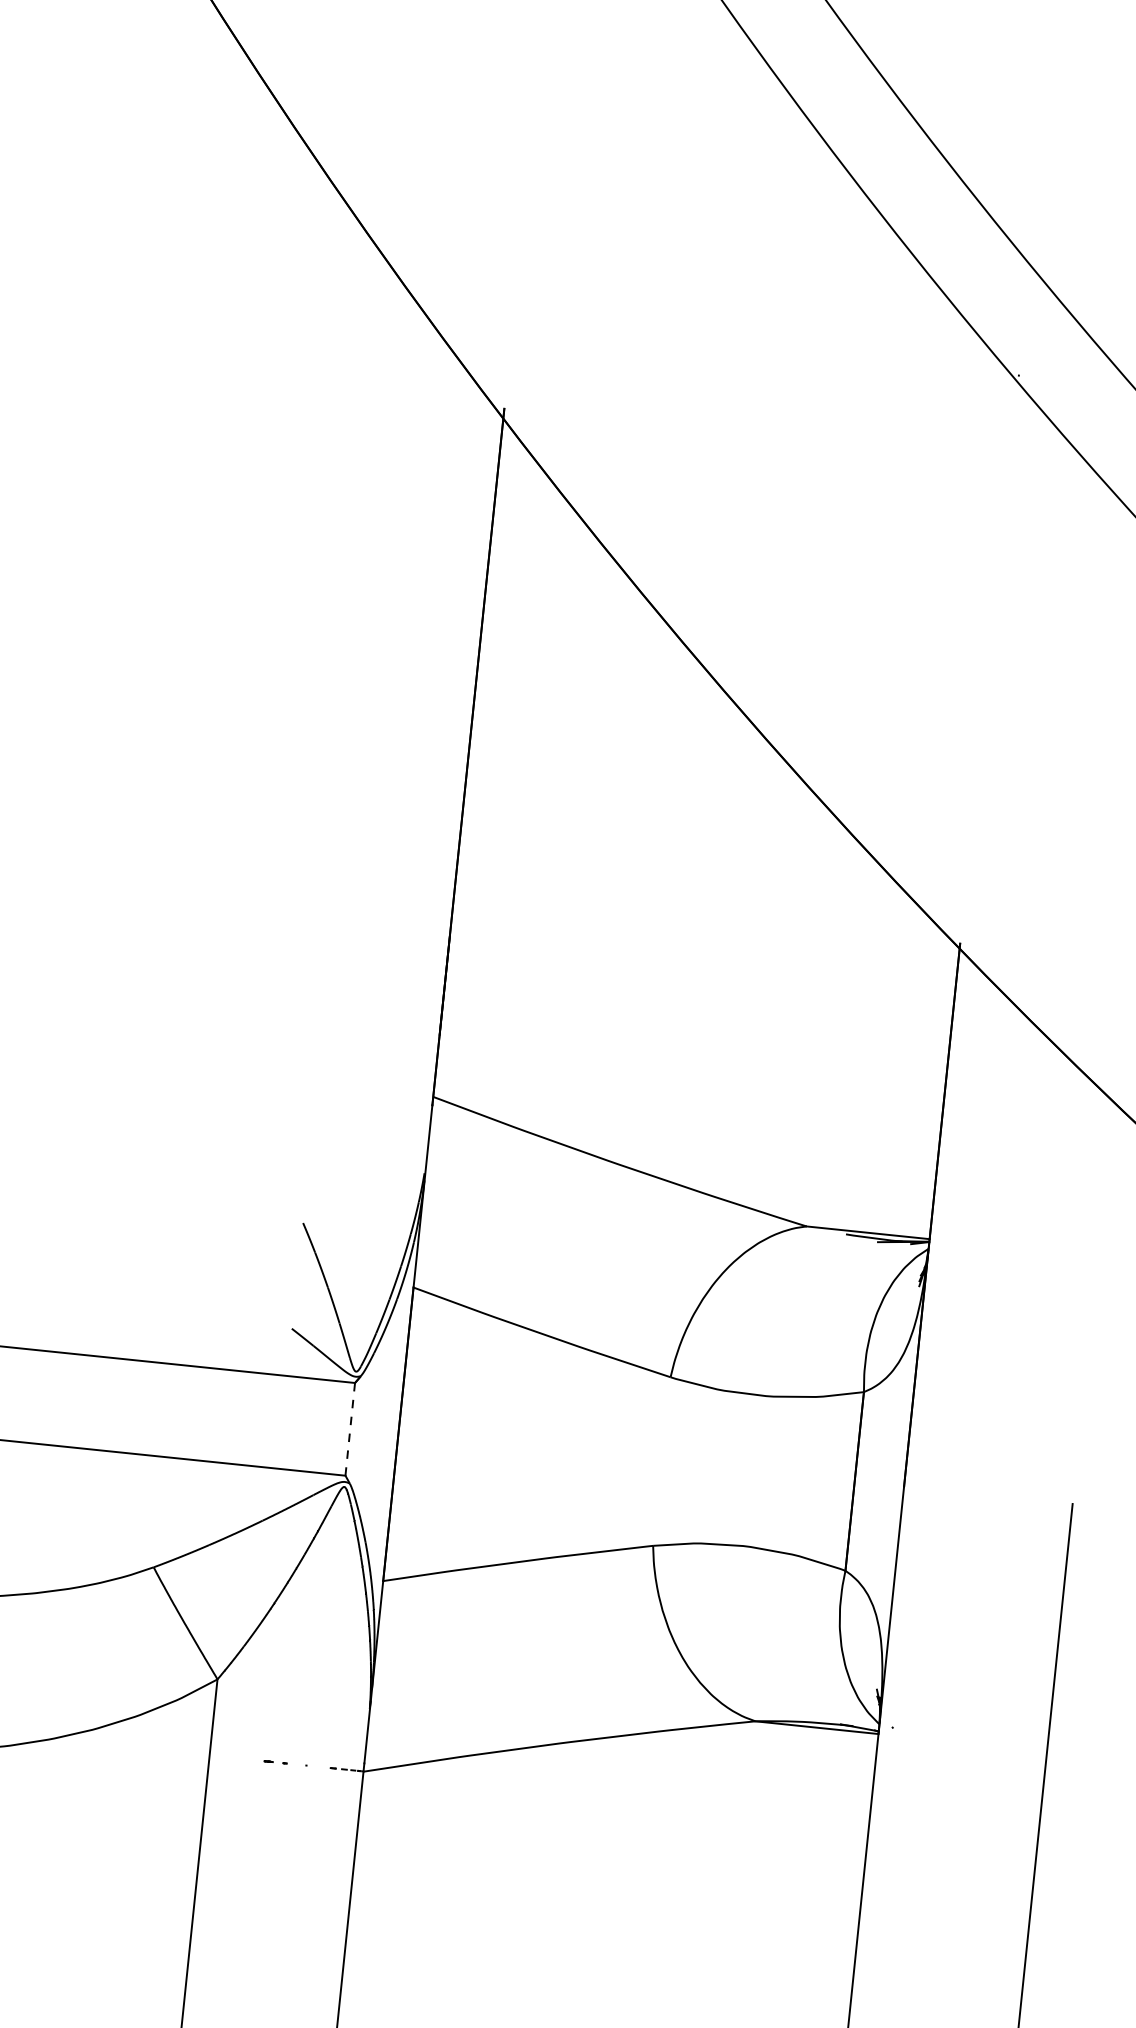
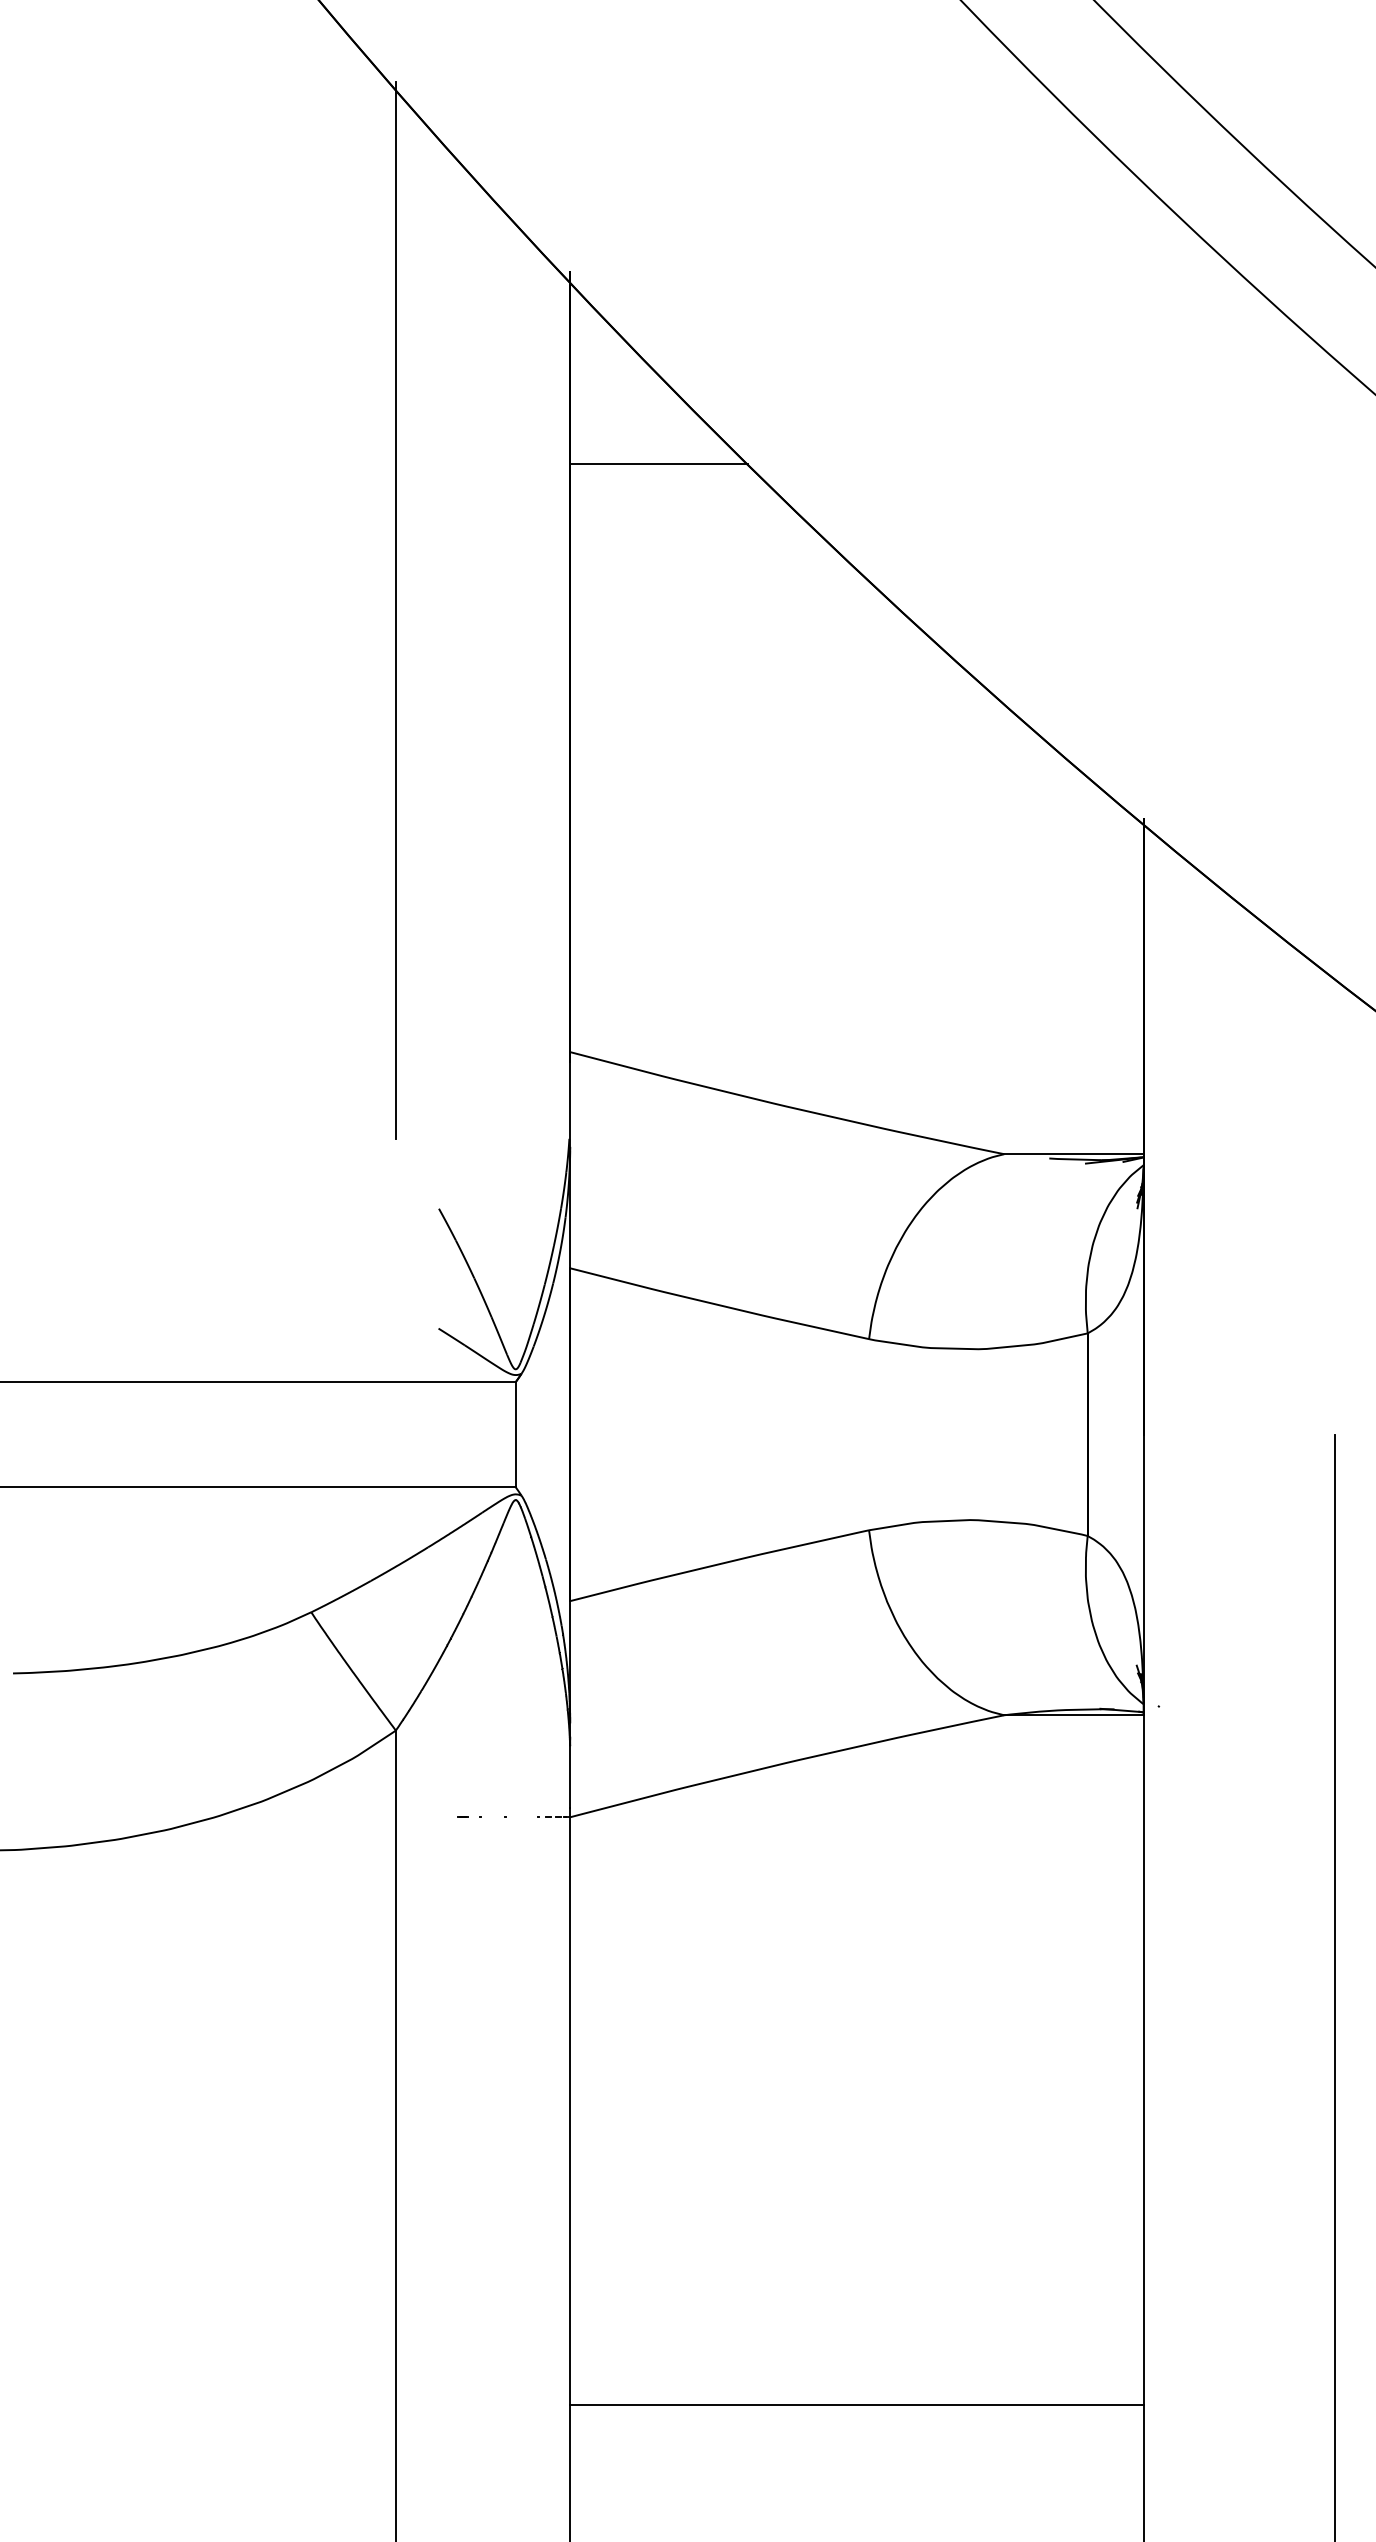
line: (565, 586) -> (659, 464), added
line: (319, 690) -> (395, 609), added
line: (350, 1429) -> (515, 1434), dashed -> solid

